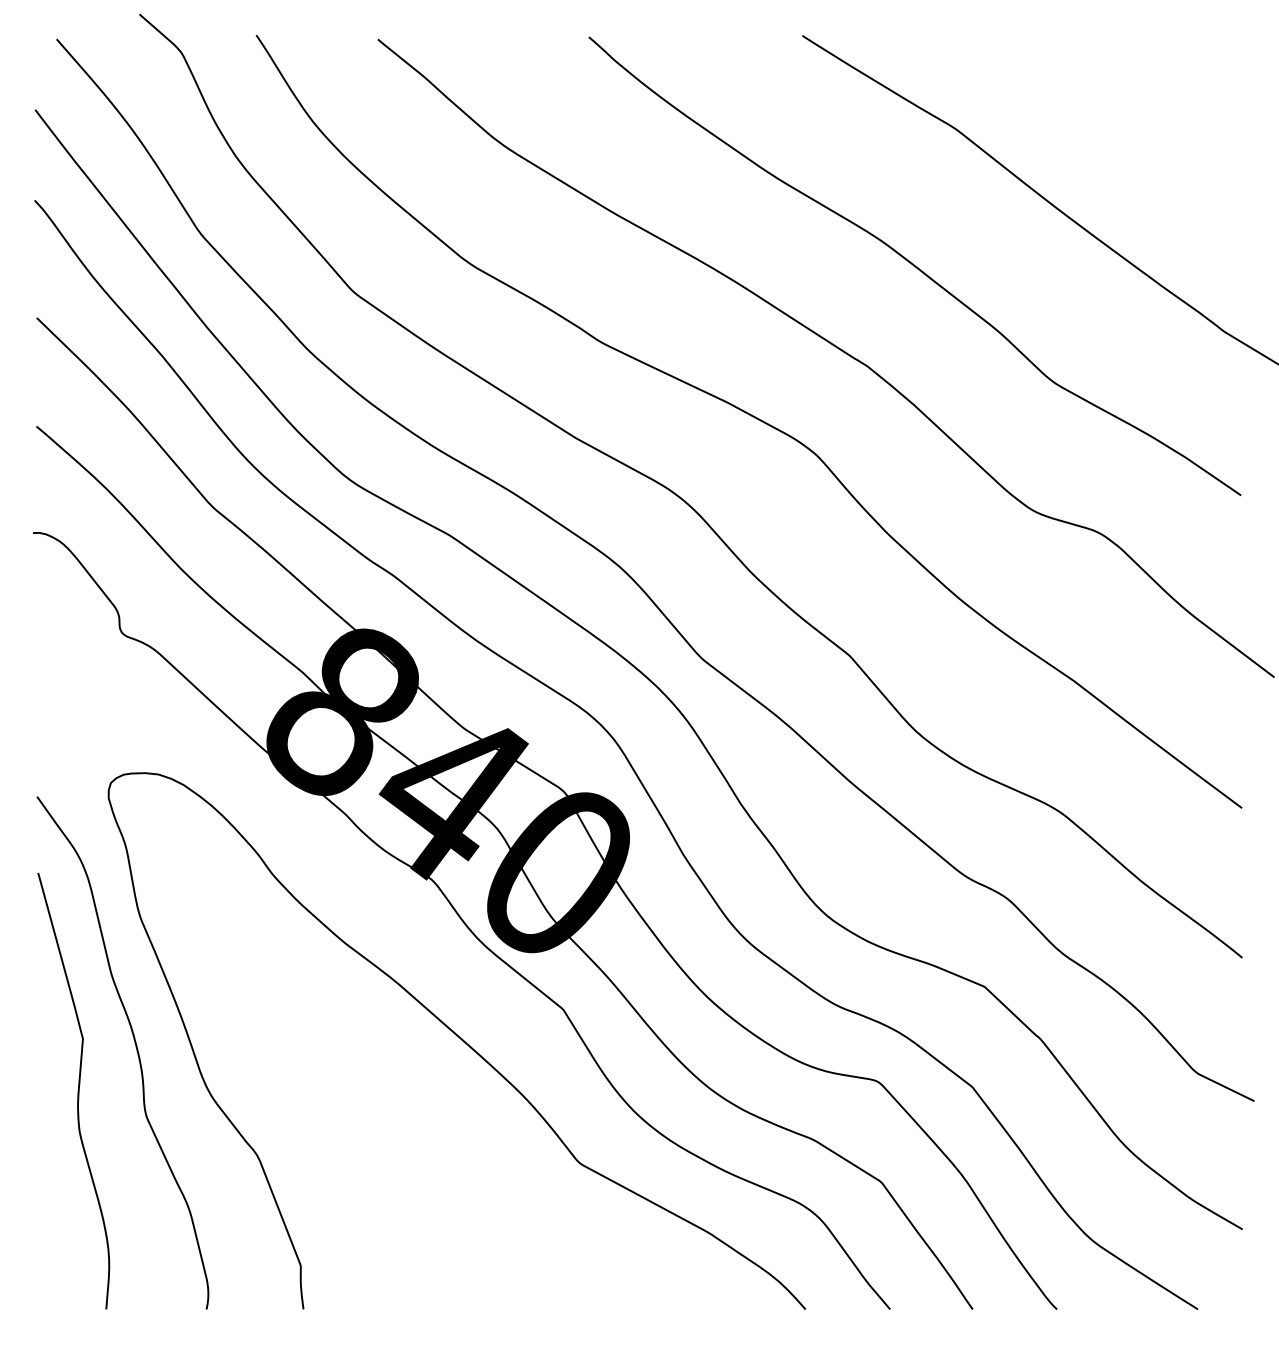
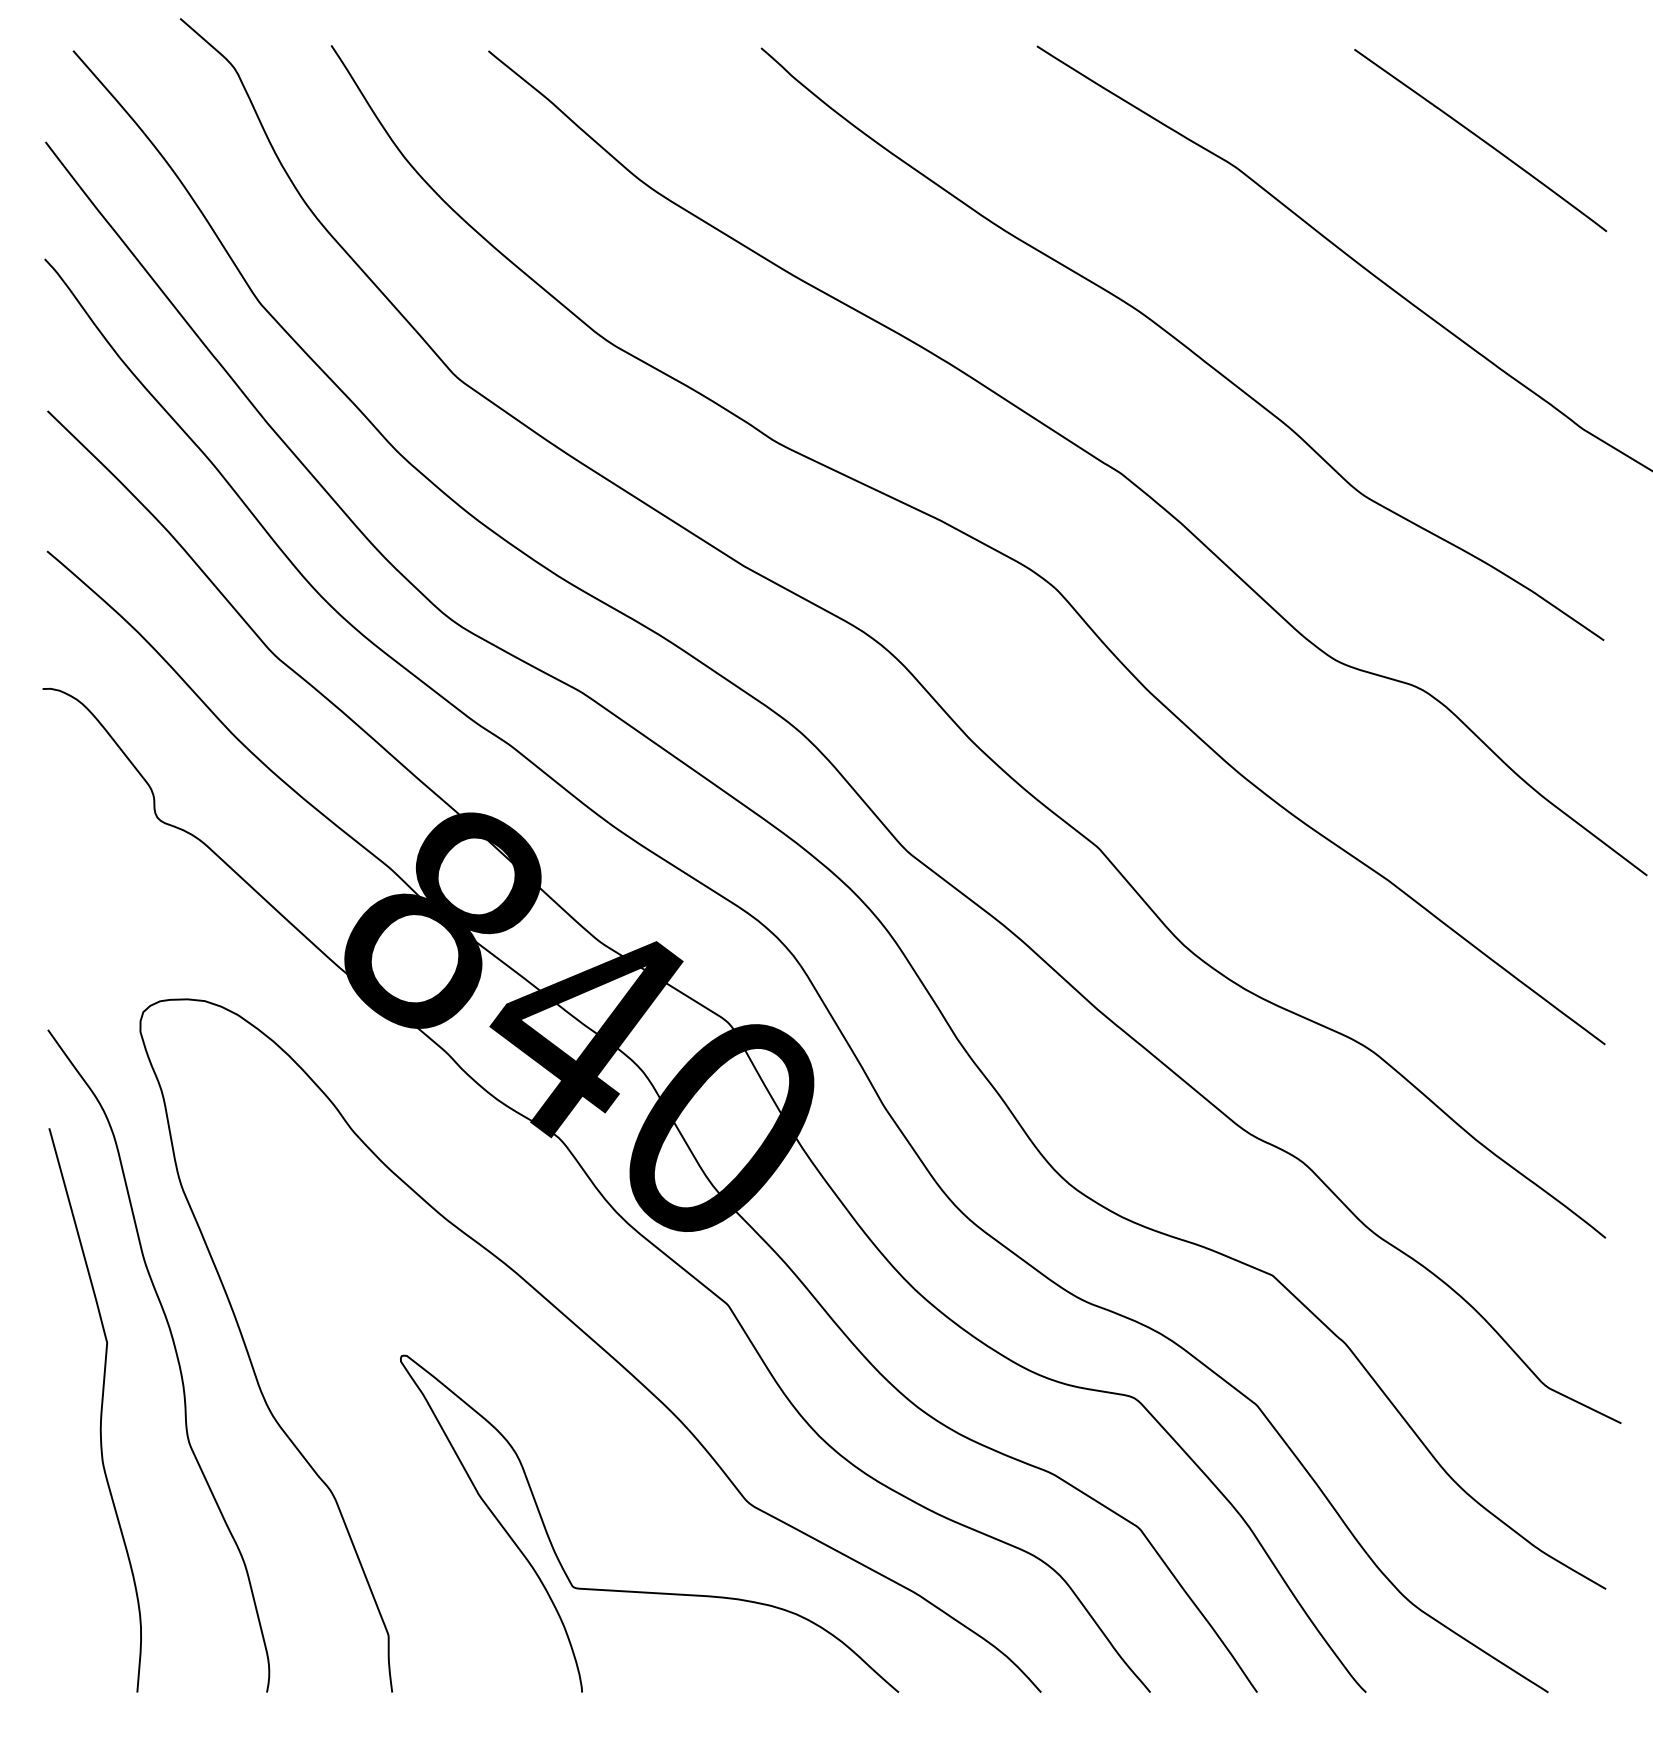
curve: (1145, 108) -> (1480, 140), added
curve: (494, 1230) -> (639, 1590), added

